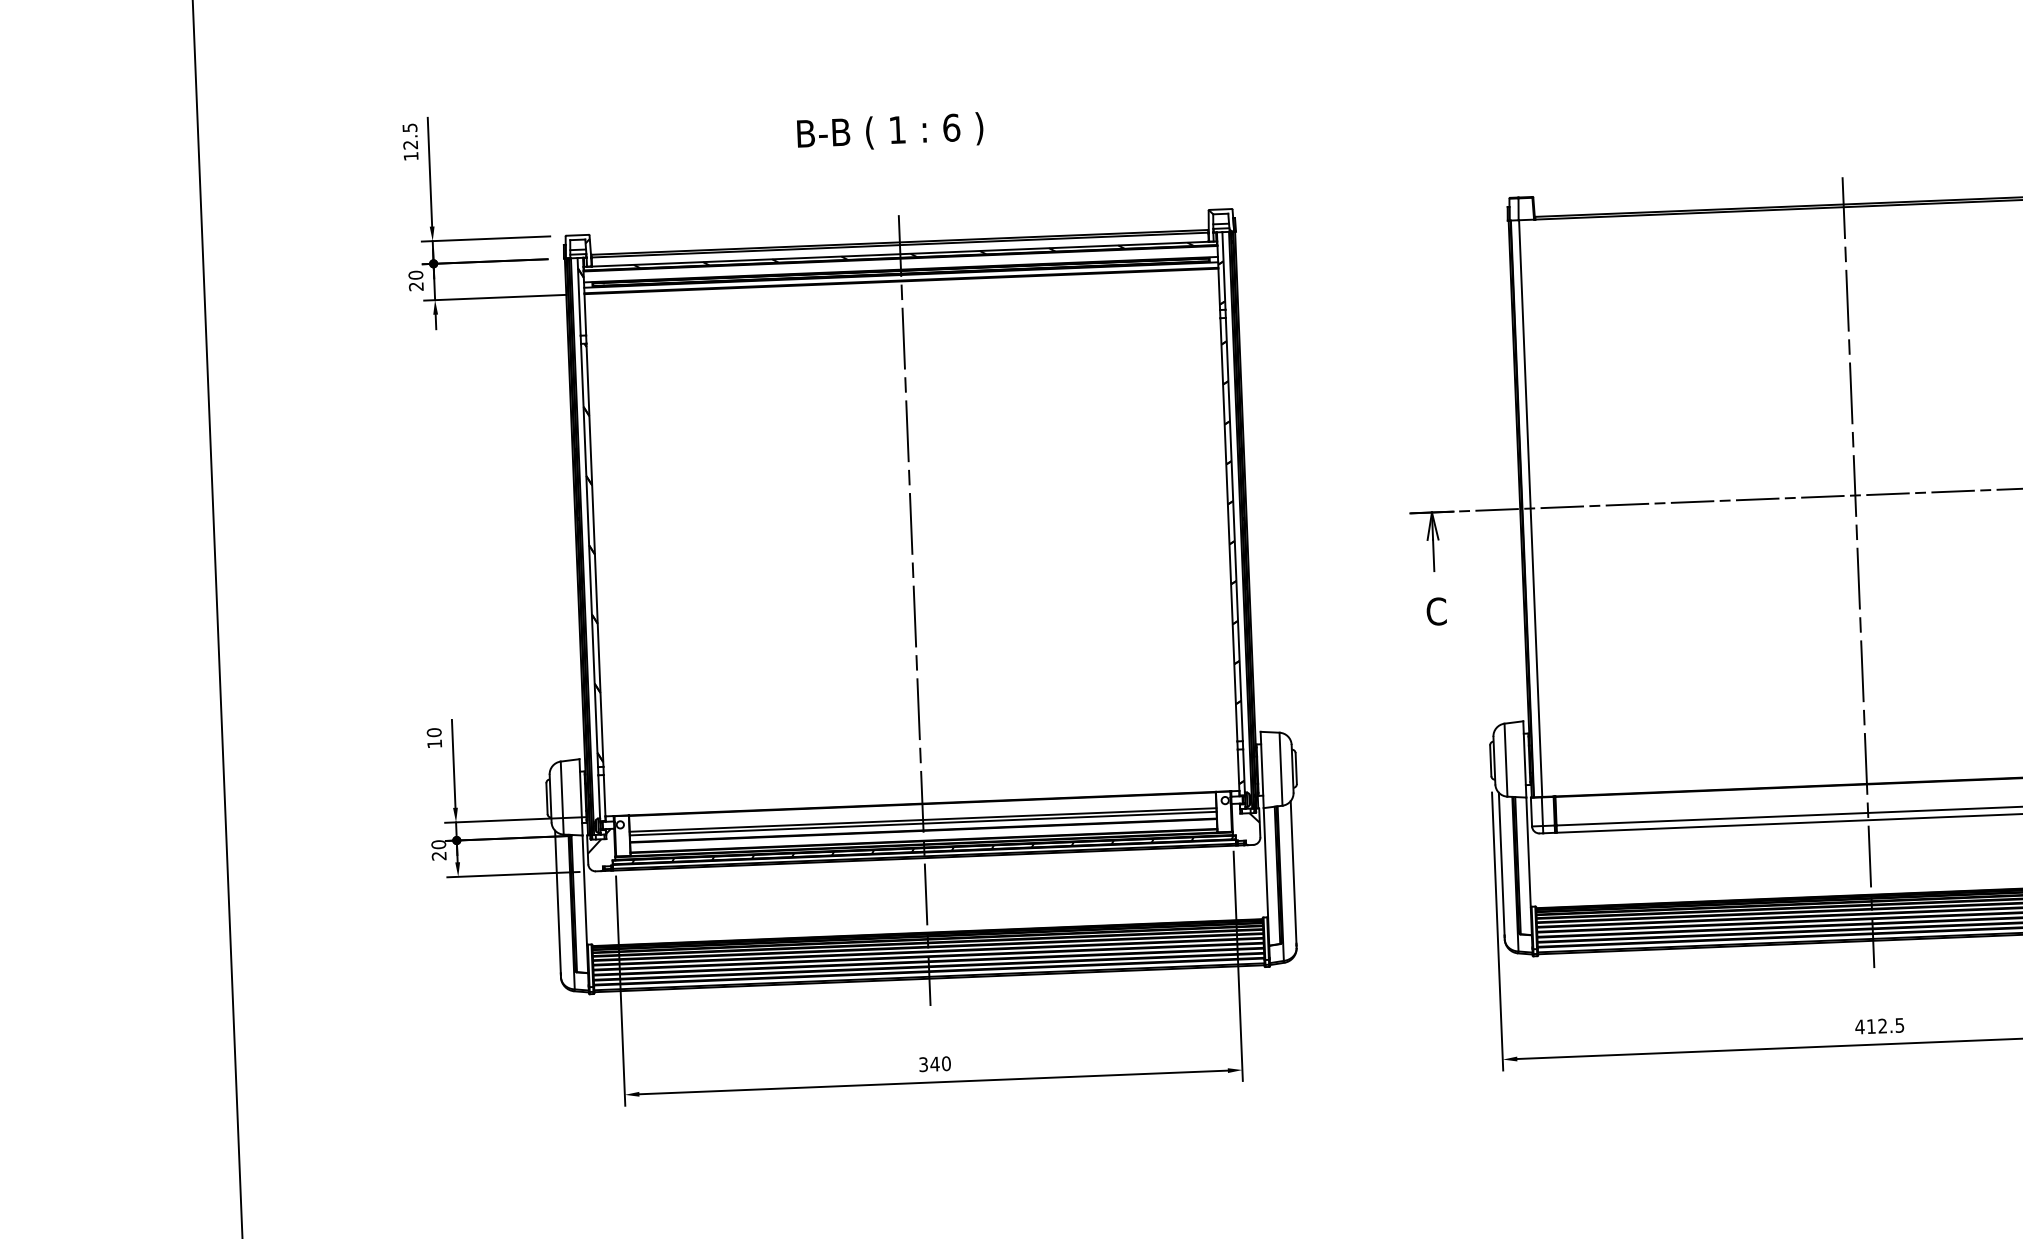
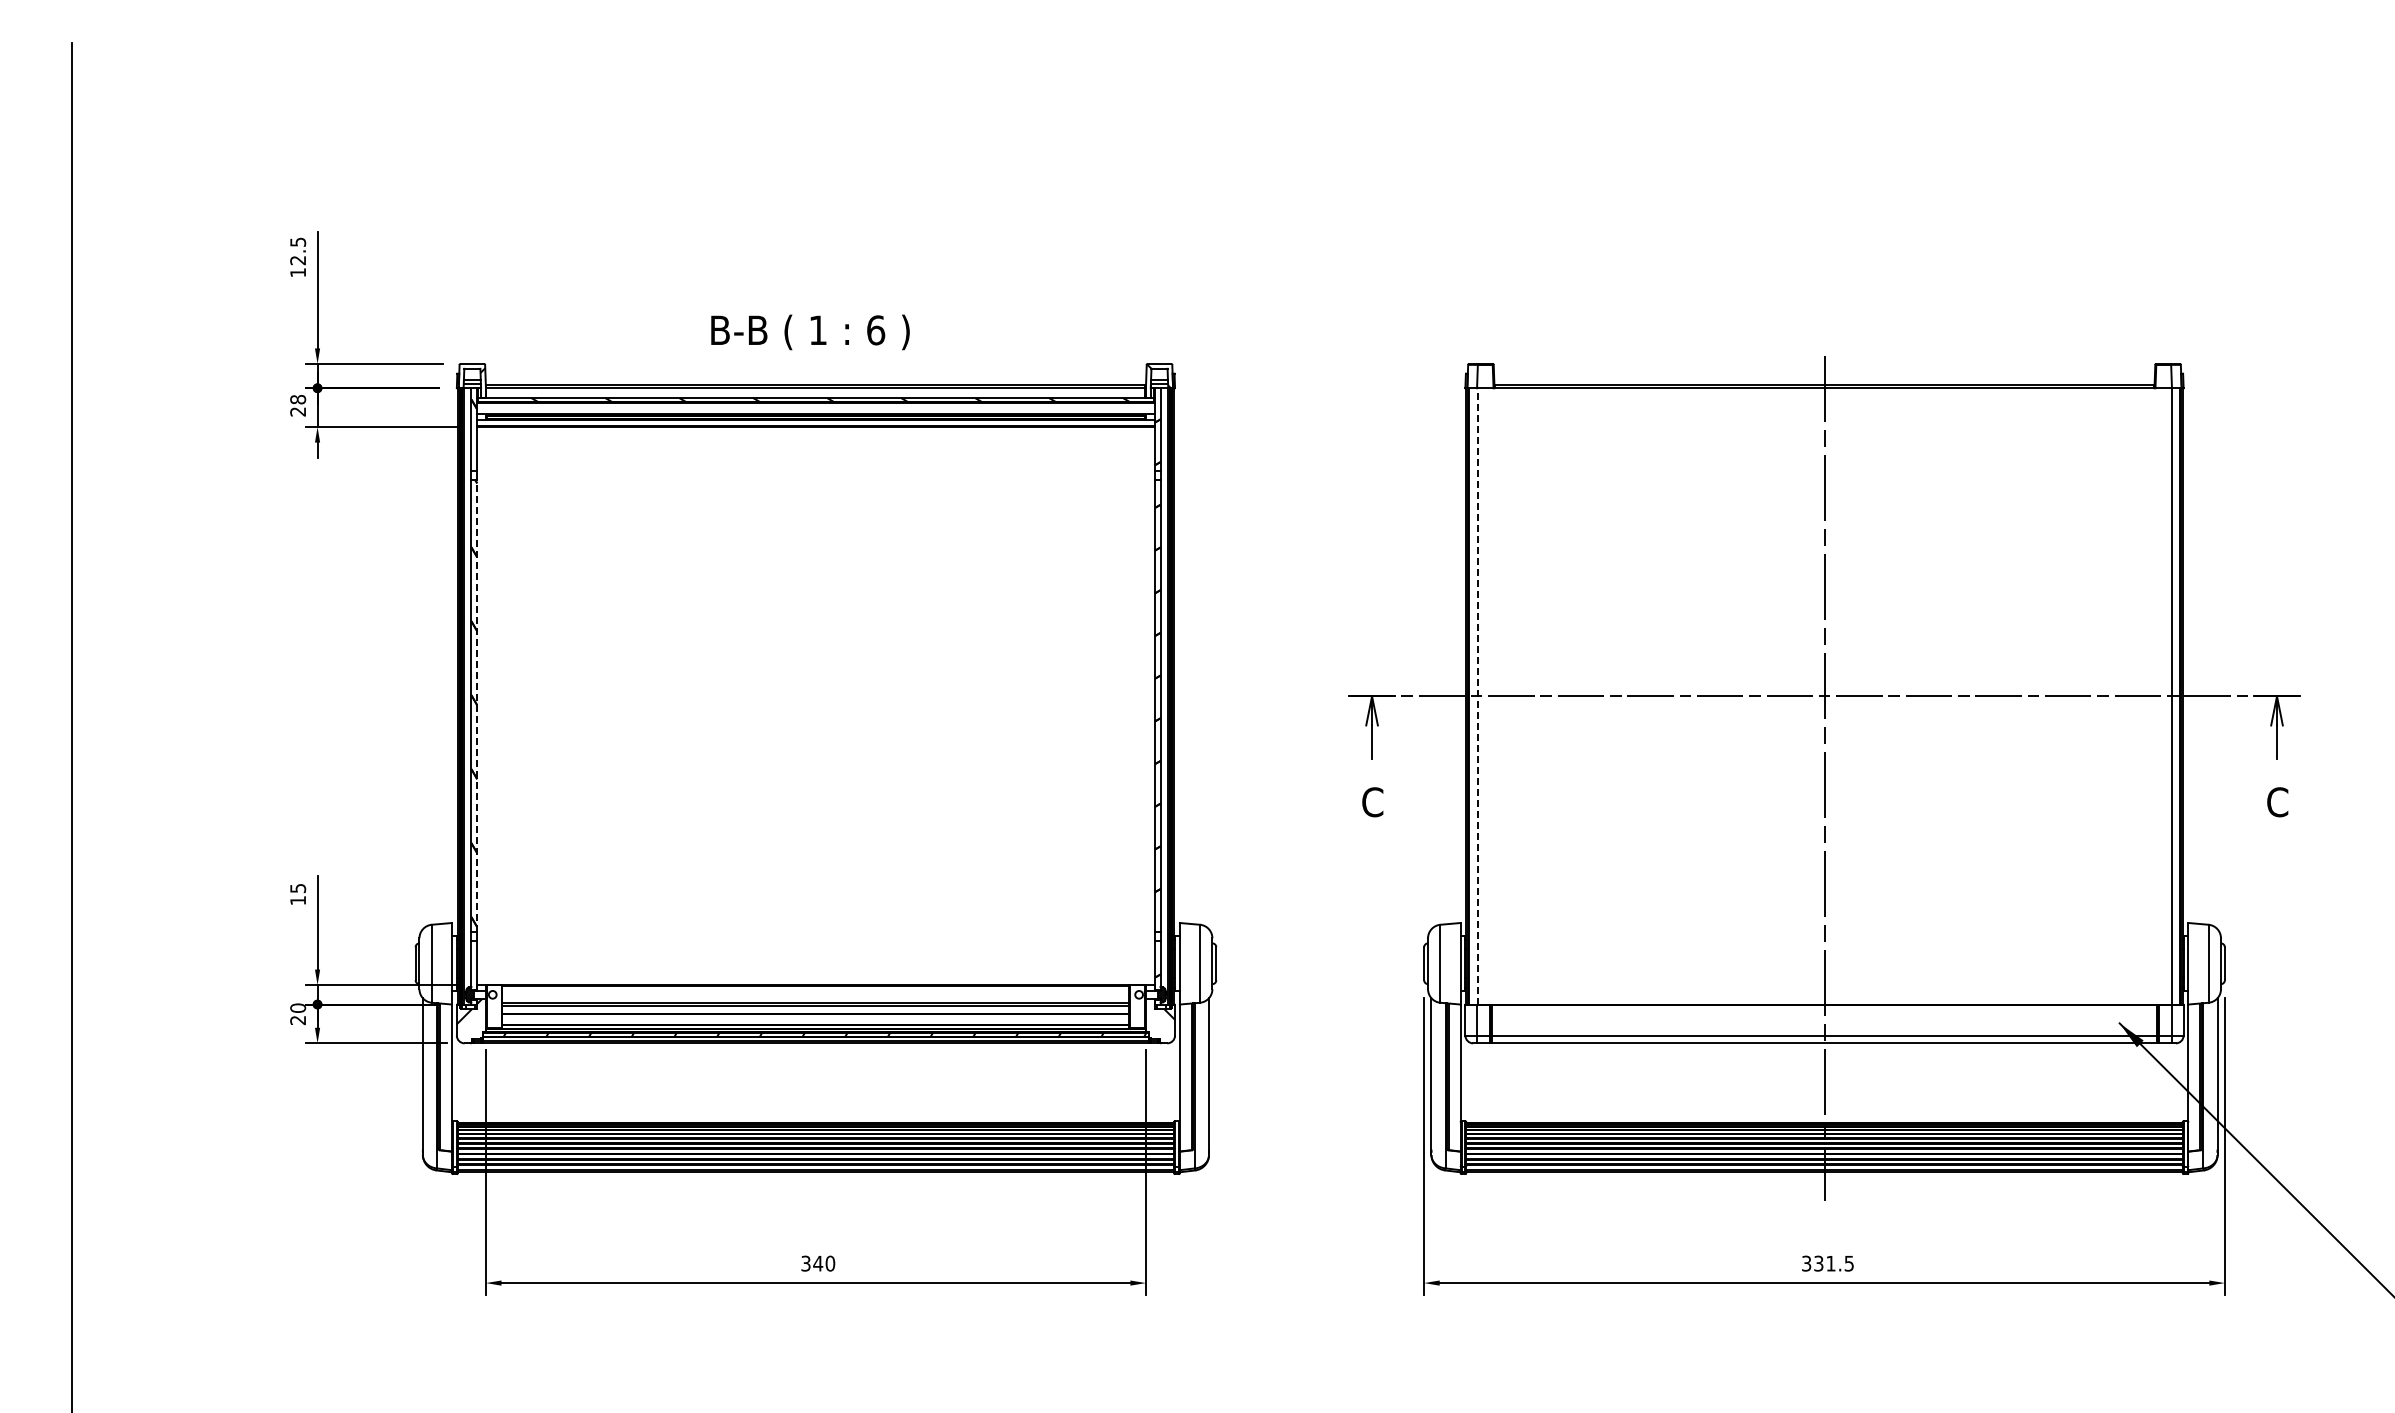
text: (890, 132) -> (810, 332), moved
text: (415, 275) -> (297, 399), 20 -> 28
line: (1530, 507) -> (1477, 695), solid -> dashed
line: (595, 554) -> (477, 705), solid -> dashed
line: (914, 610) -> (815, 778), removed
text: (434, 732) -> (298, 888), 10 -> 15
text: (1871, 1026) -> (1818, 1263), 412.5 -> 331.5

